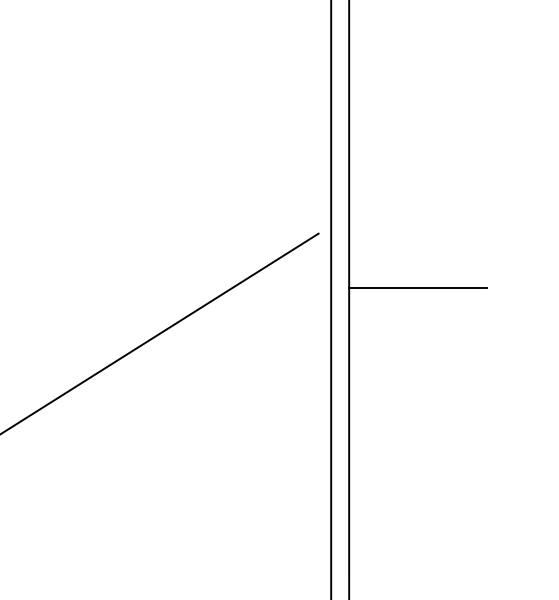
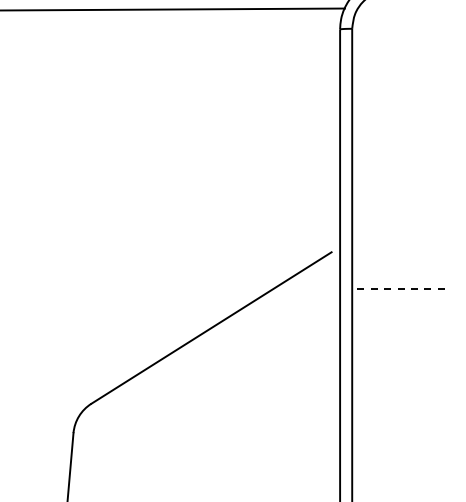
line: (417, 287) -> (398, 288), solid -> dashed

